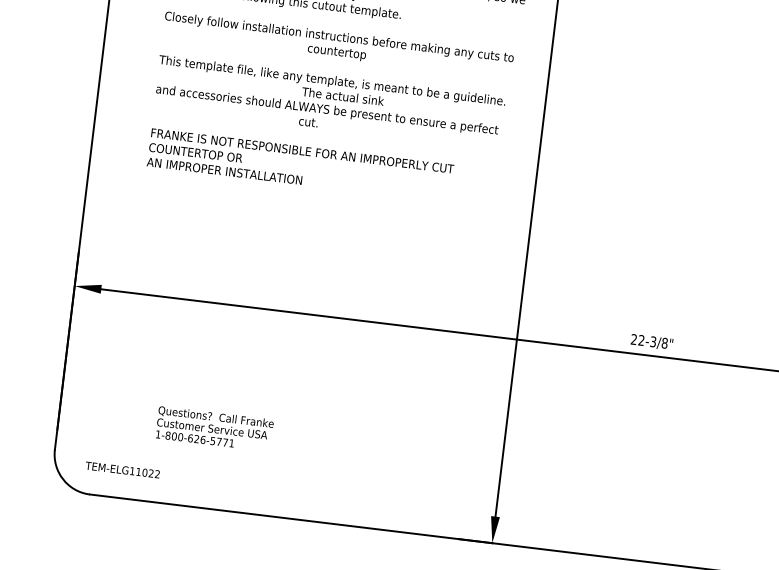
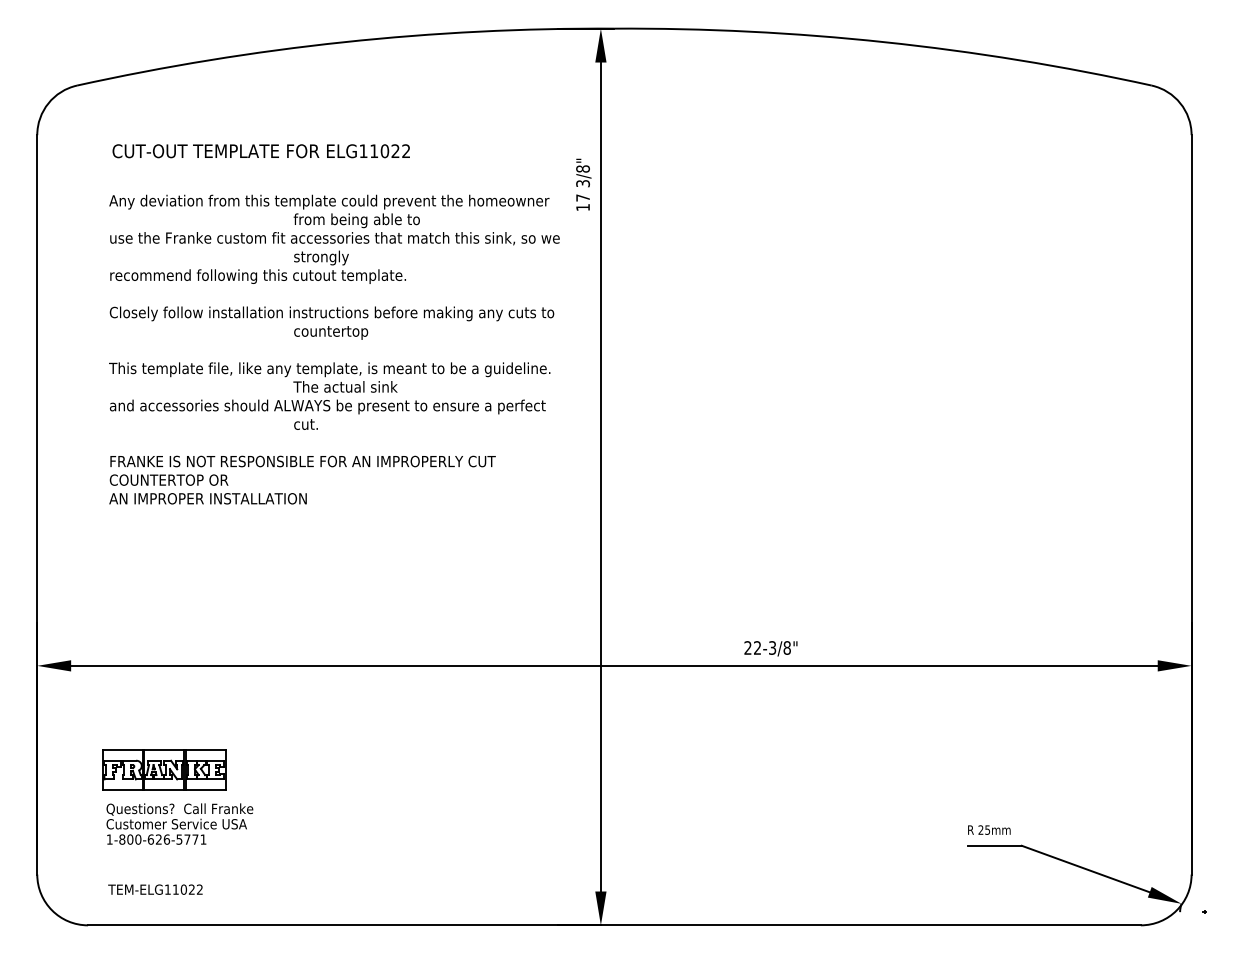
part: (164, 379) -> (164, 769), added
text: (214, 428) -> (179, 823), moved
text: (122, 469) -> (155, 889), moved

